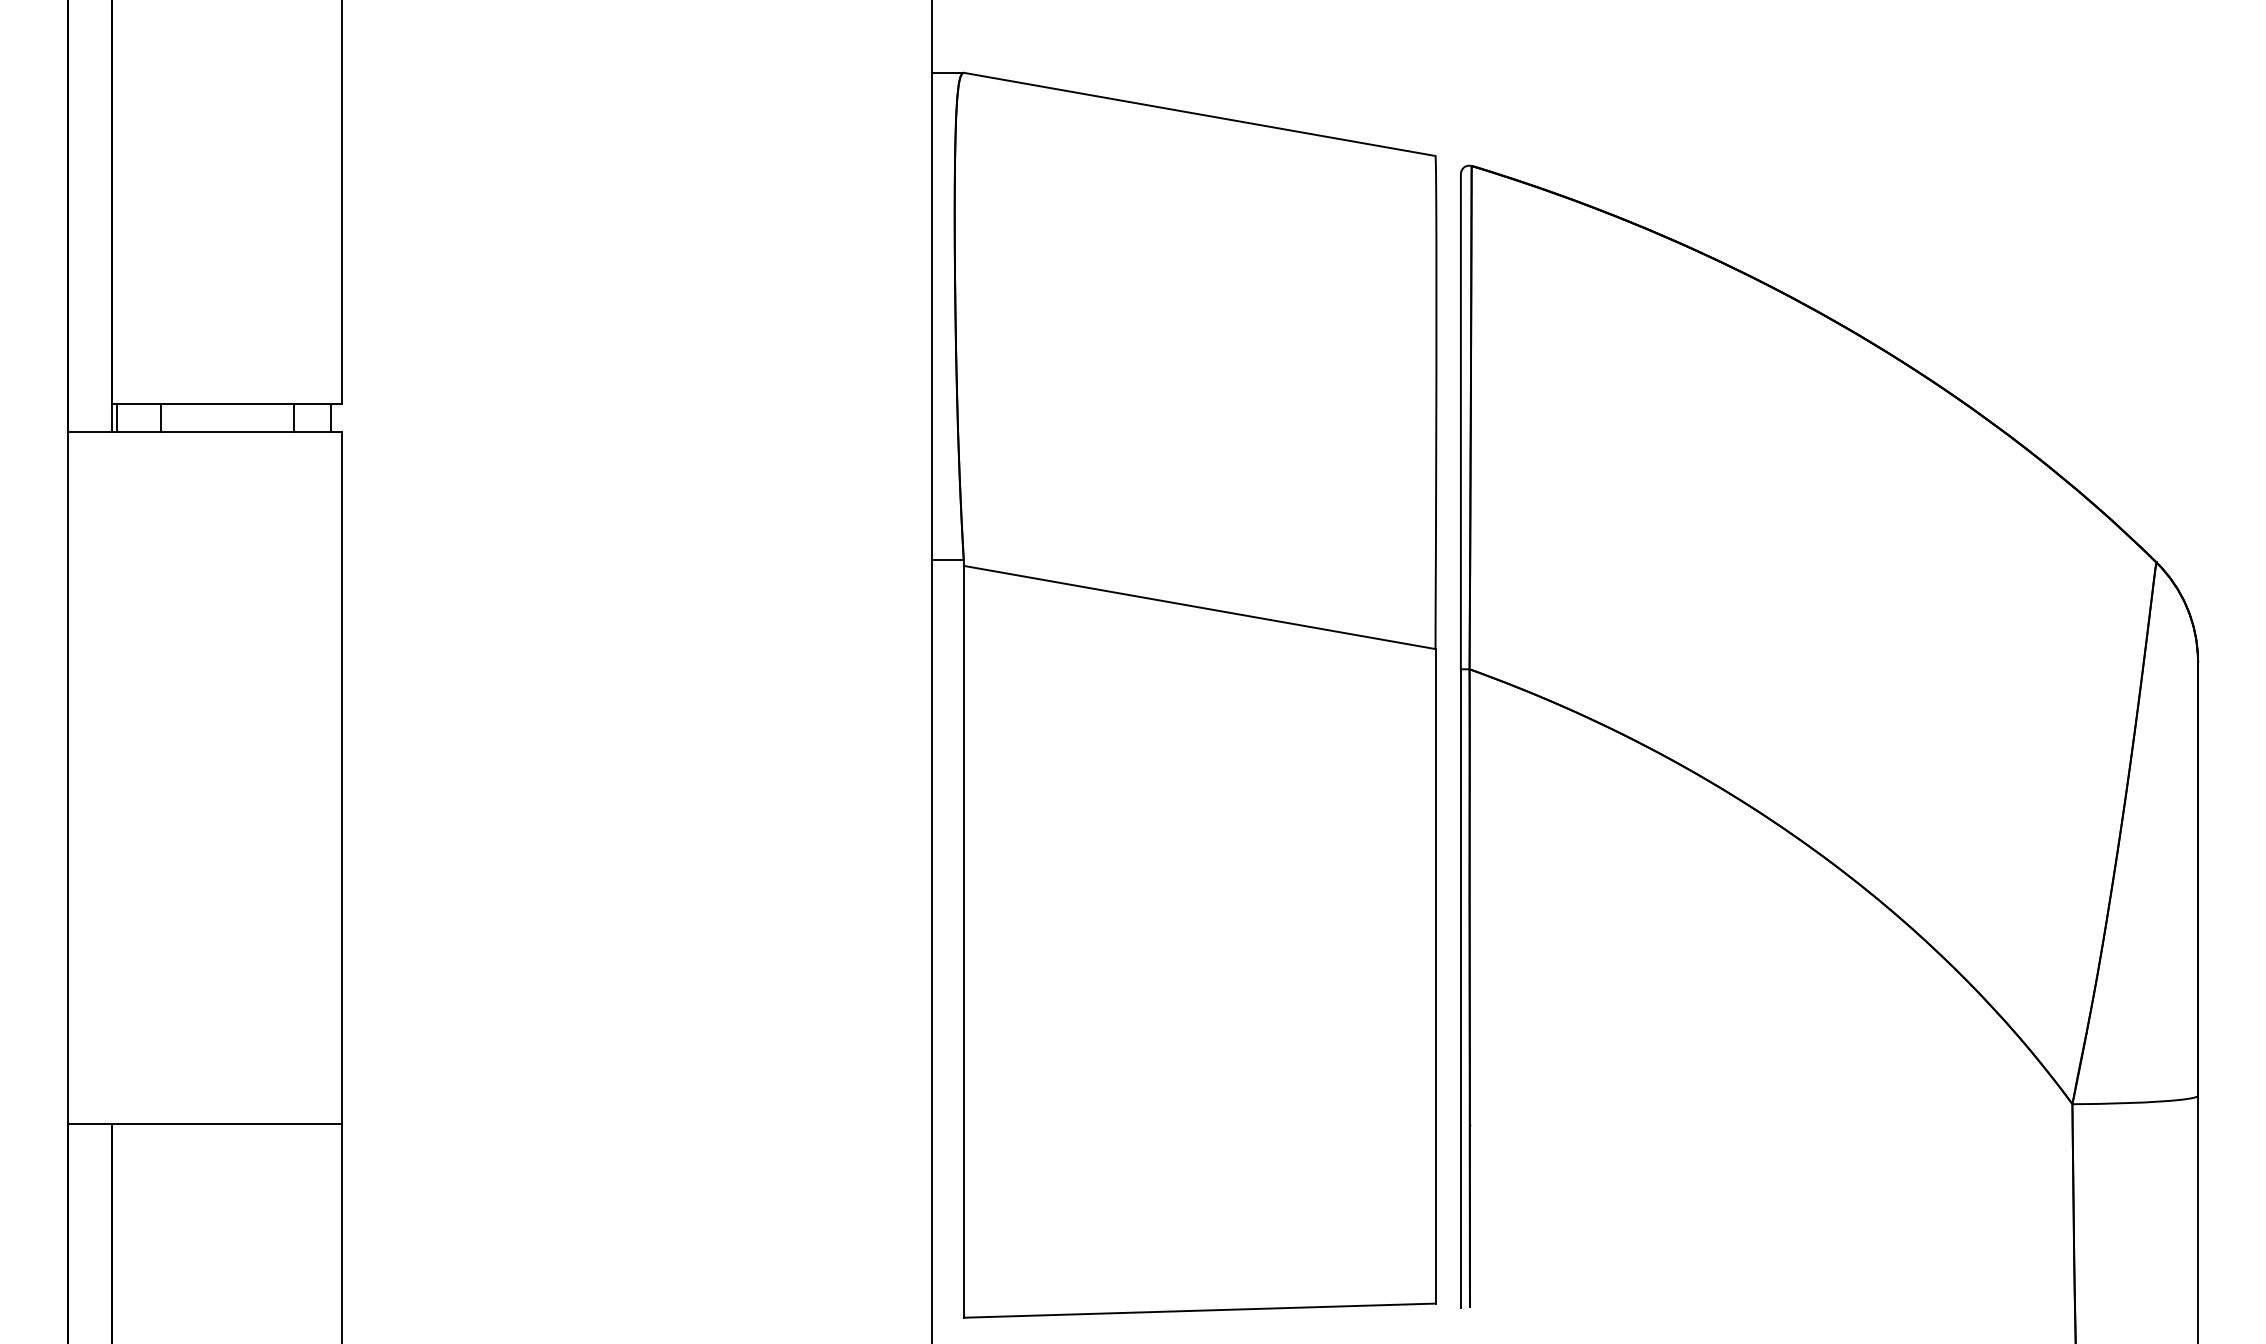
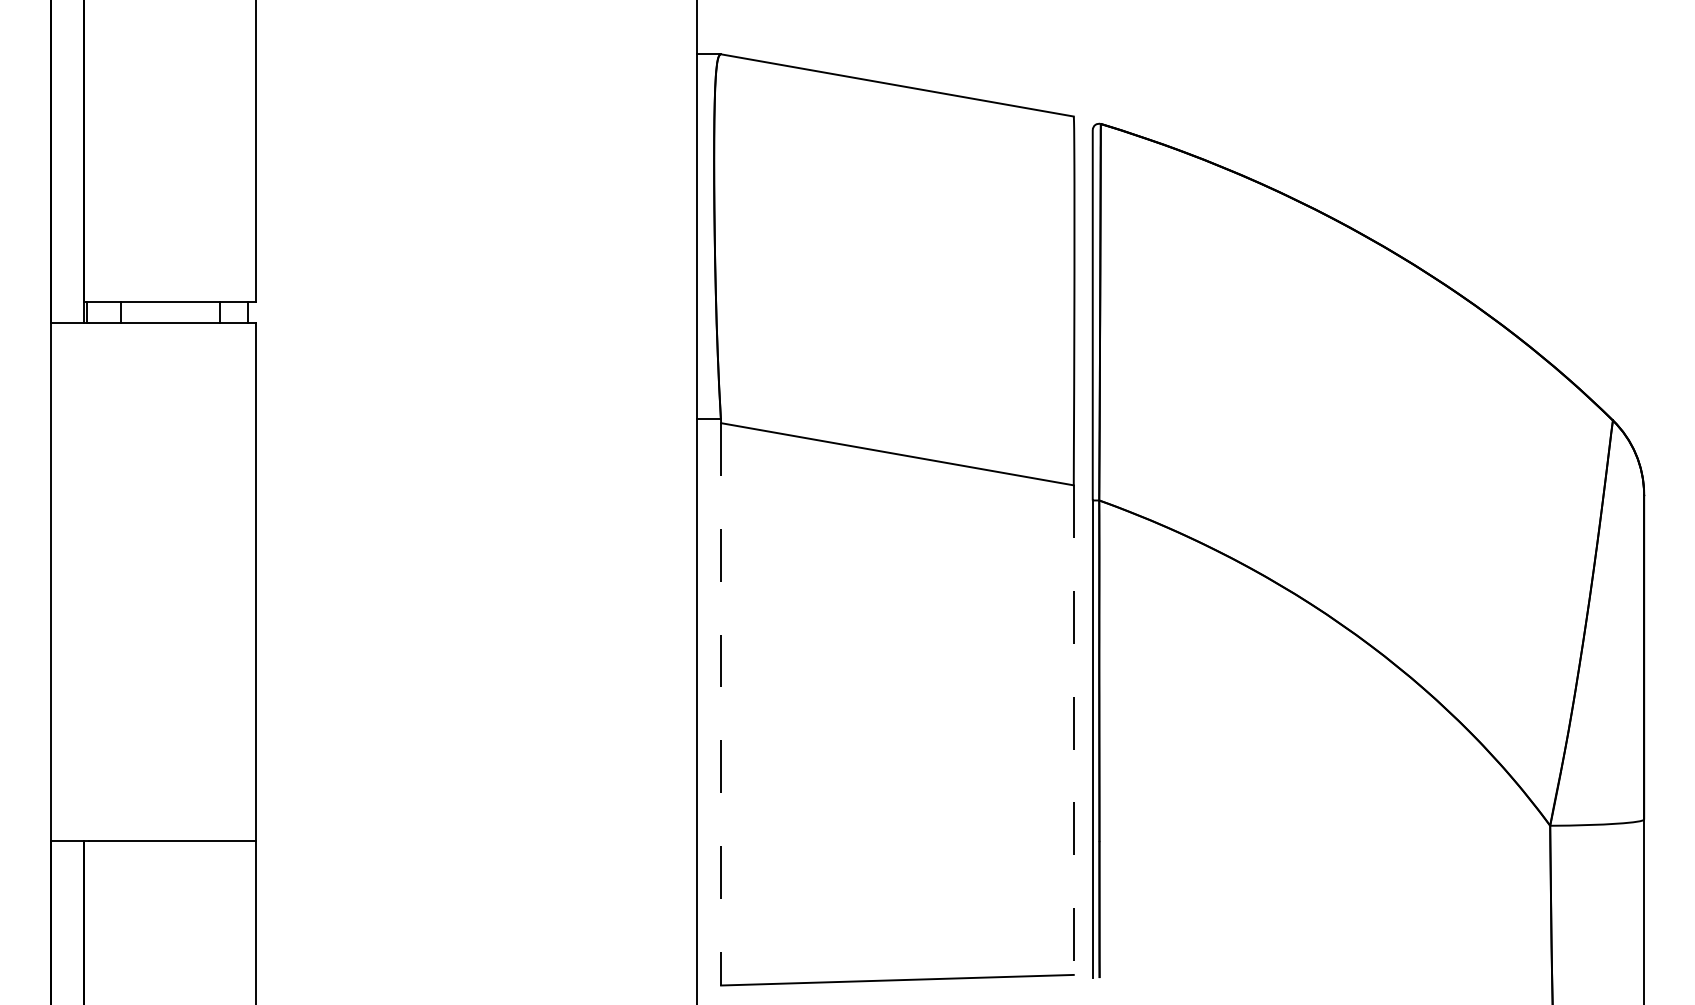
line: (963, 941) -> (720, 704), solid -> dashed
line: (1435, 976) -> (1073, 730), solid -> dashed

